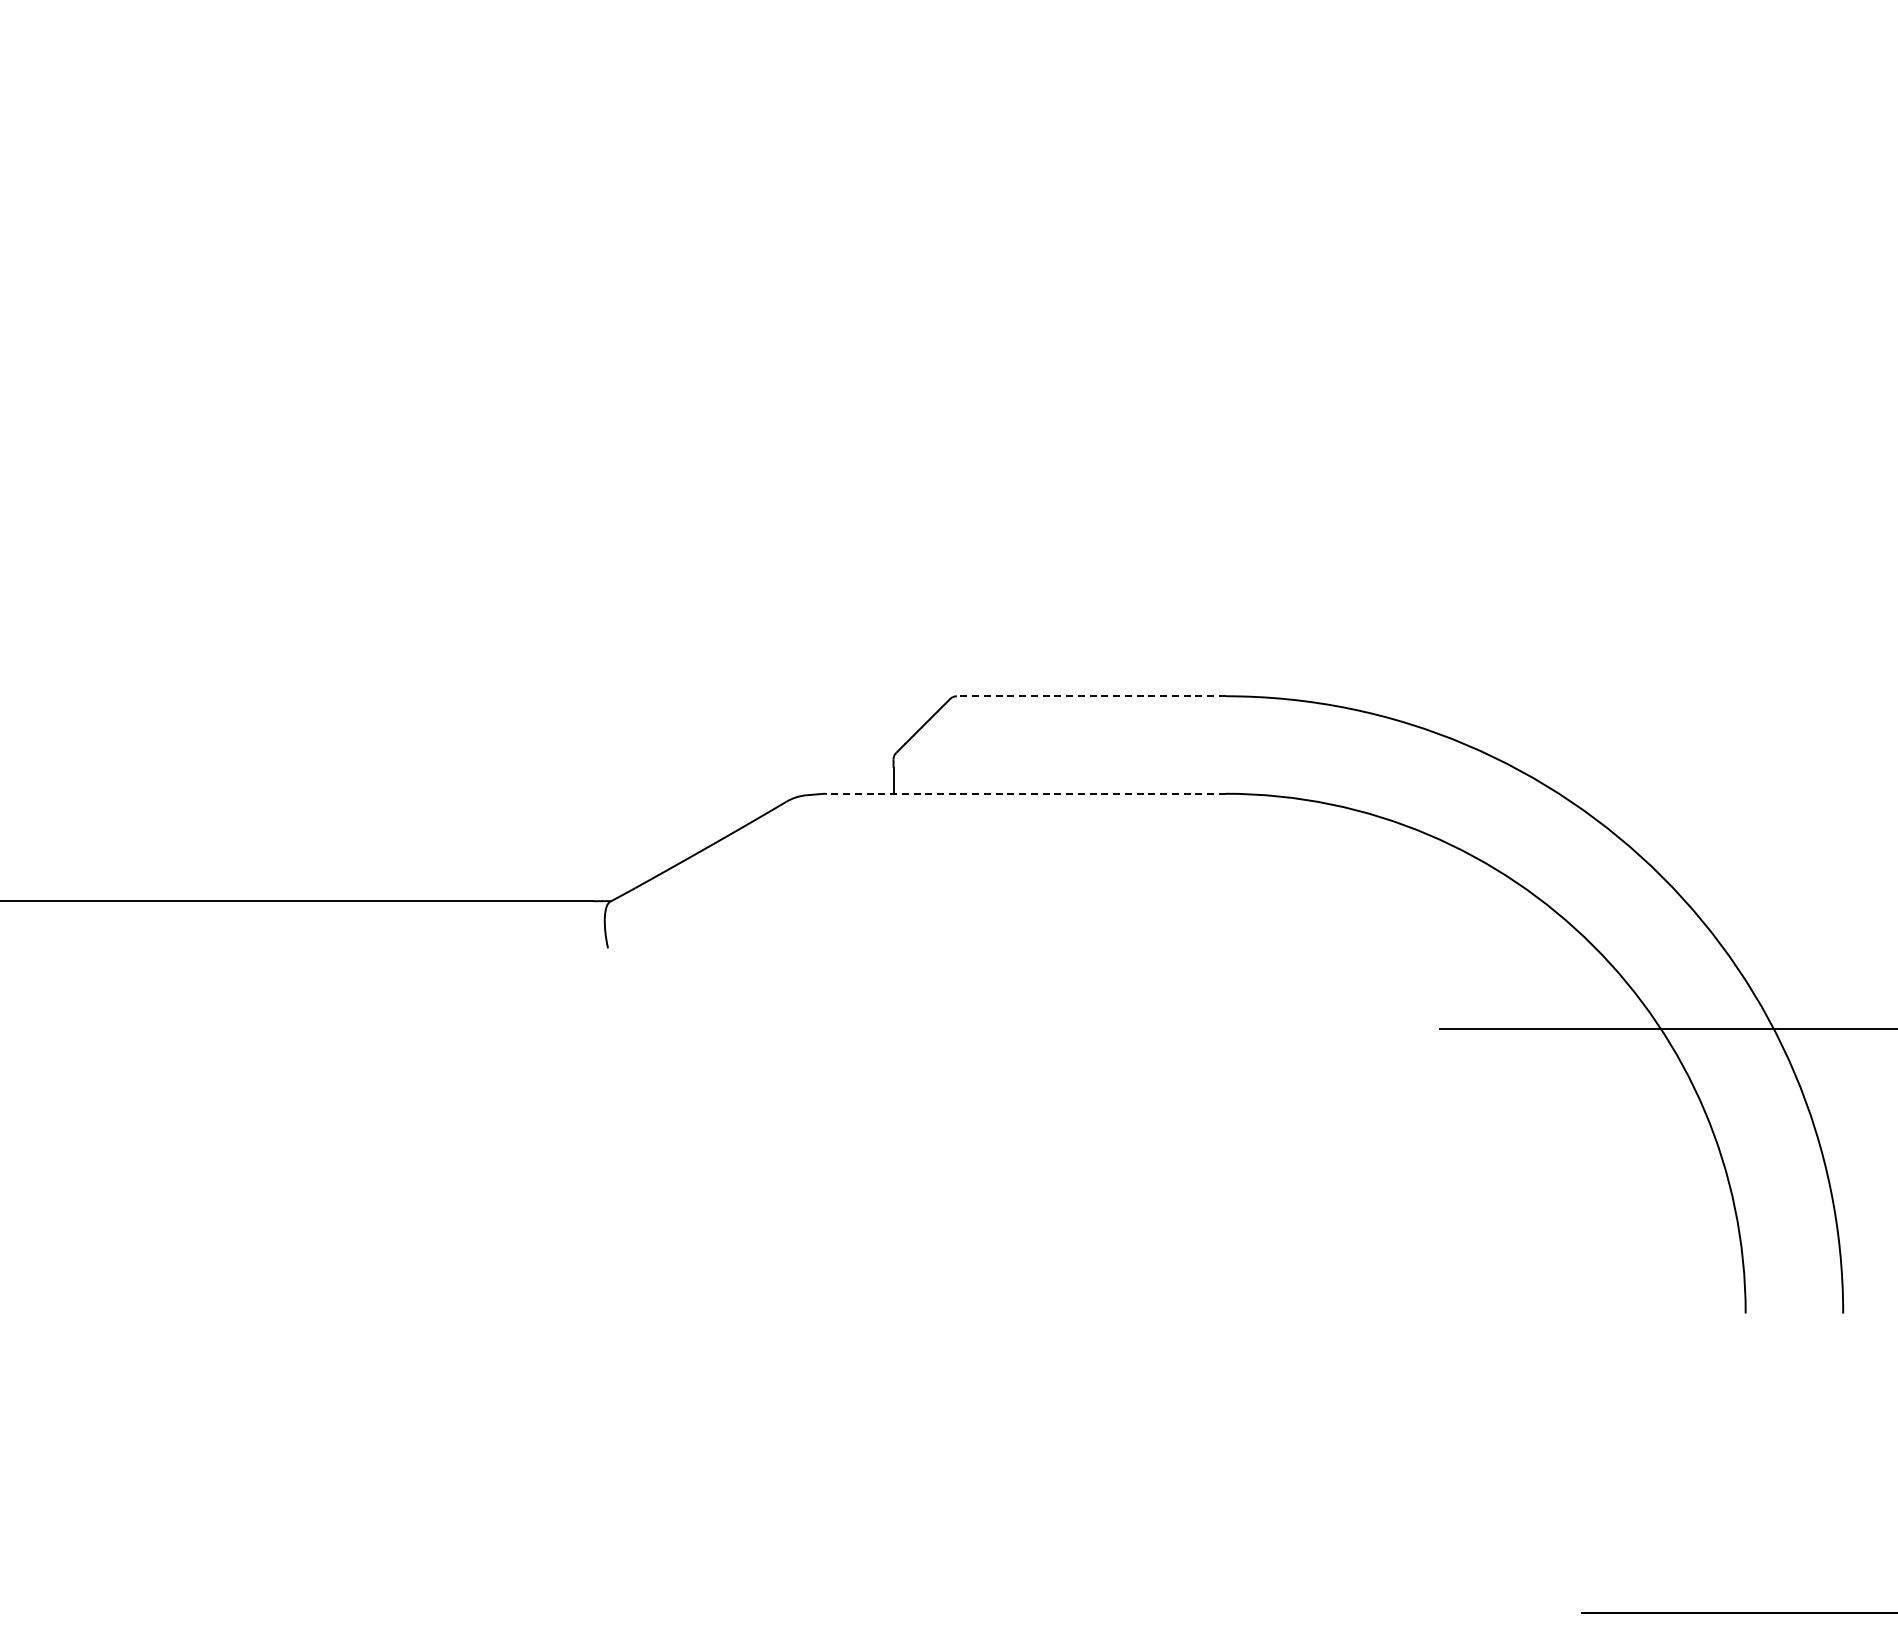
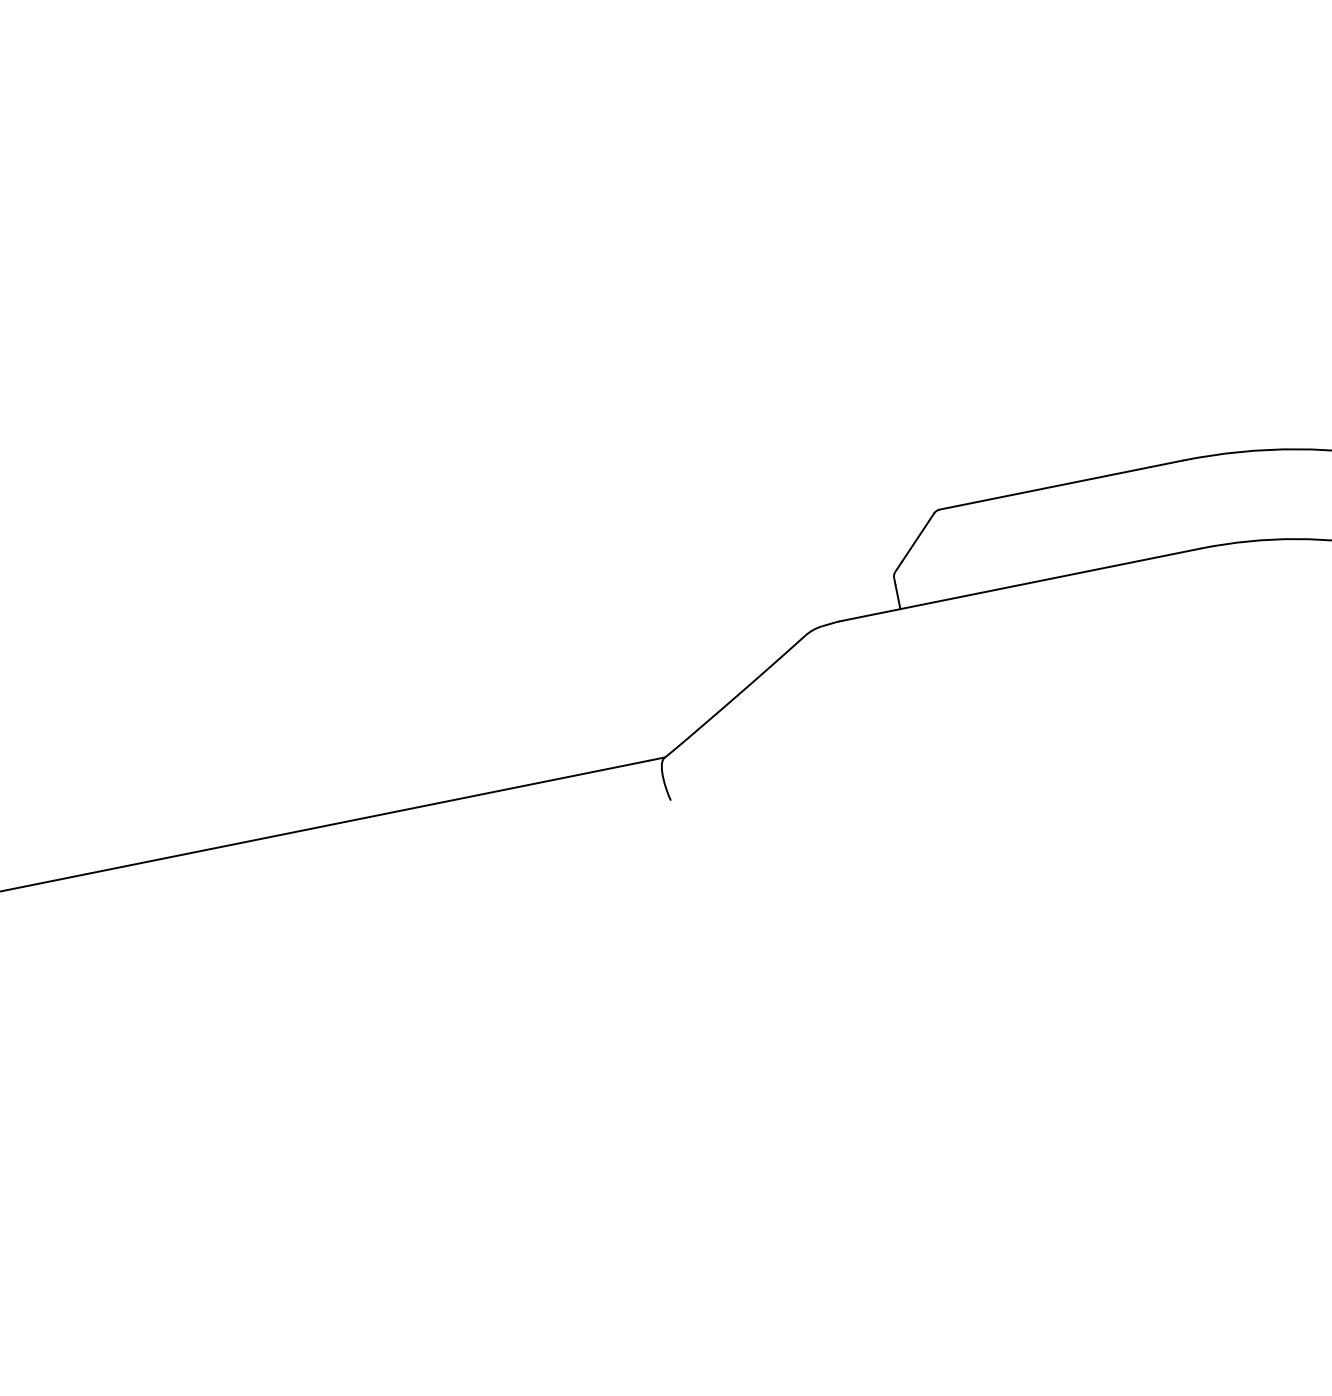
line: (1091, 696) -> (1061, 485), dashed -> solid
line: (1026, 793) -> (1020, 584), dashed -> solid

